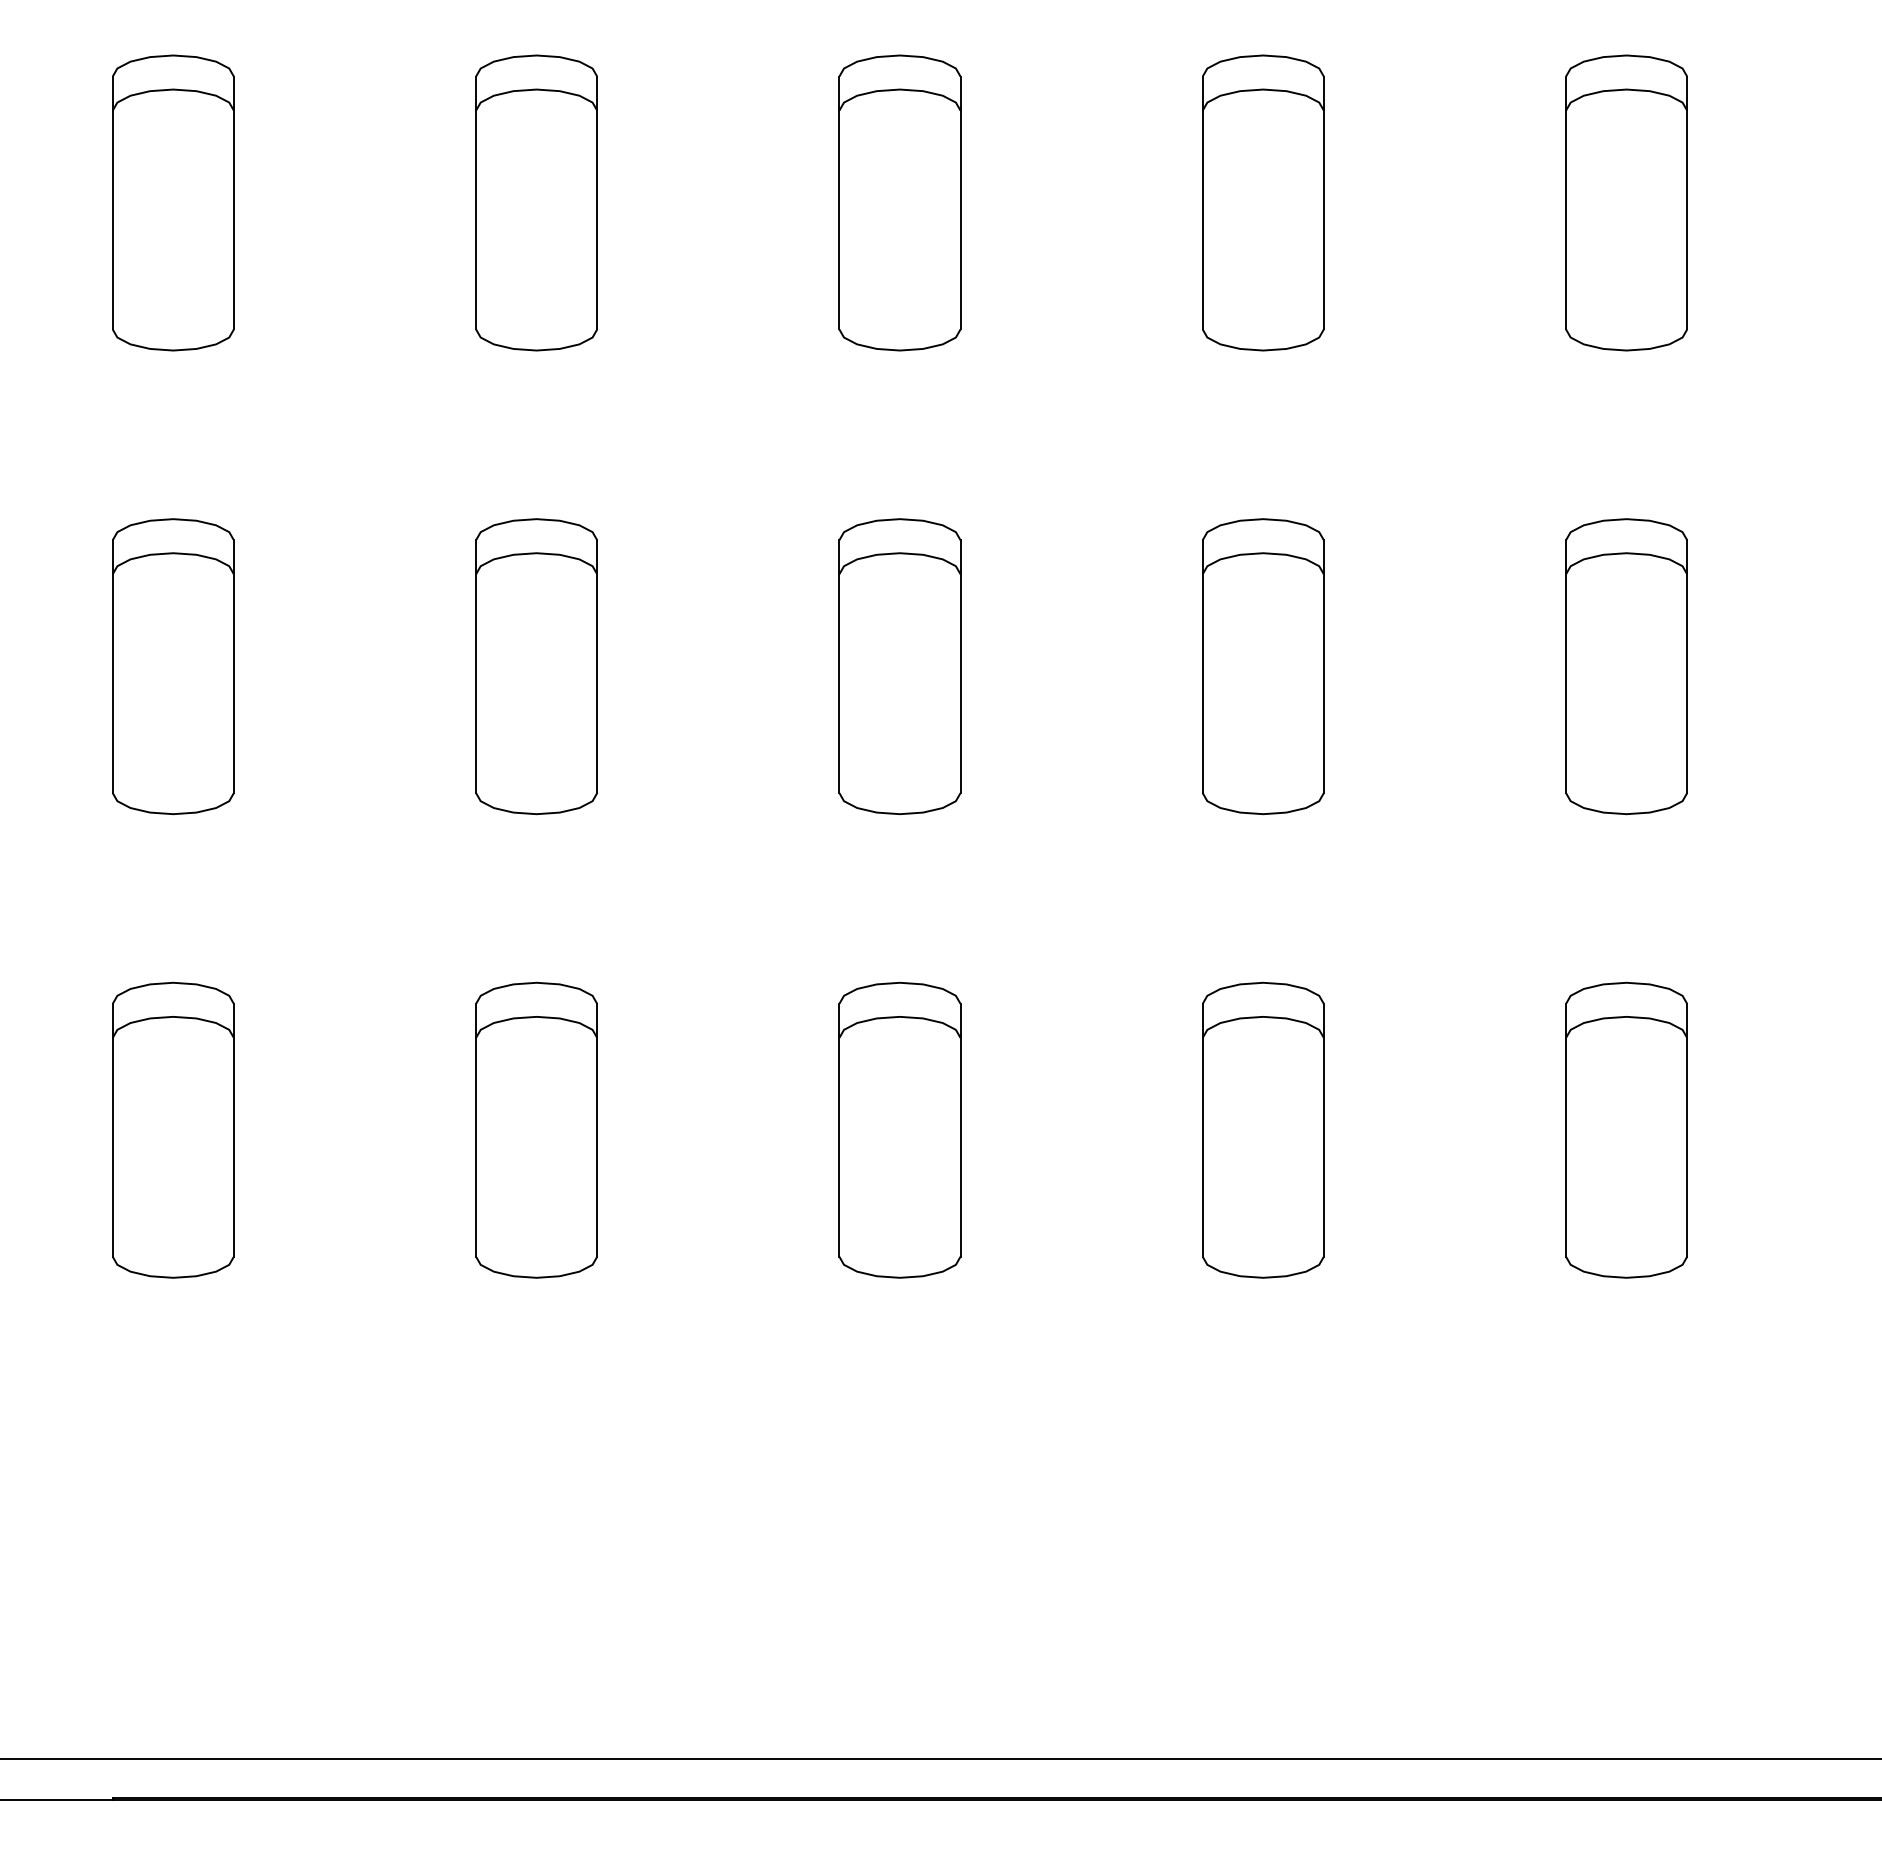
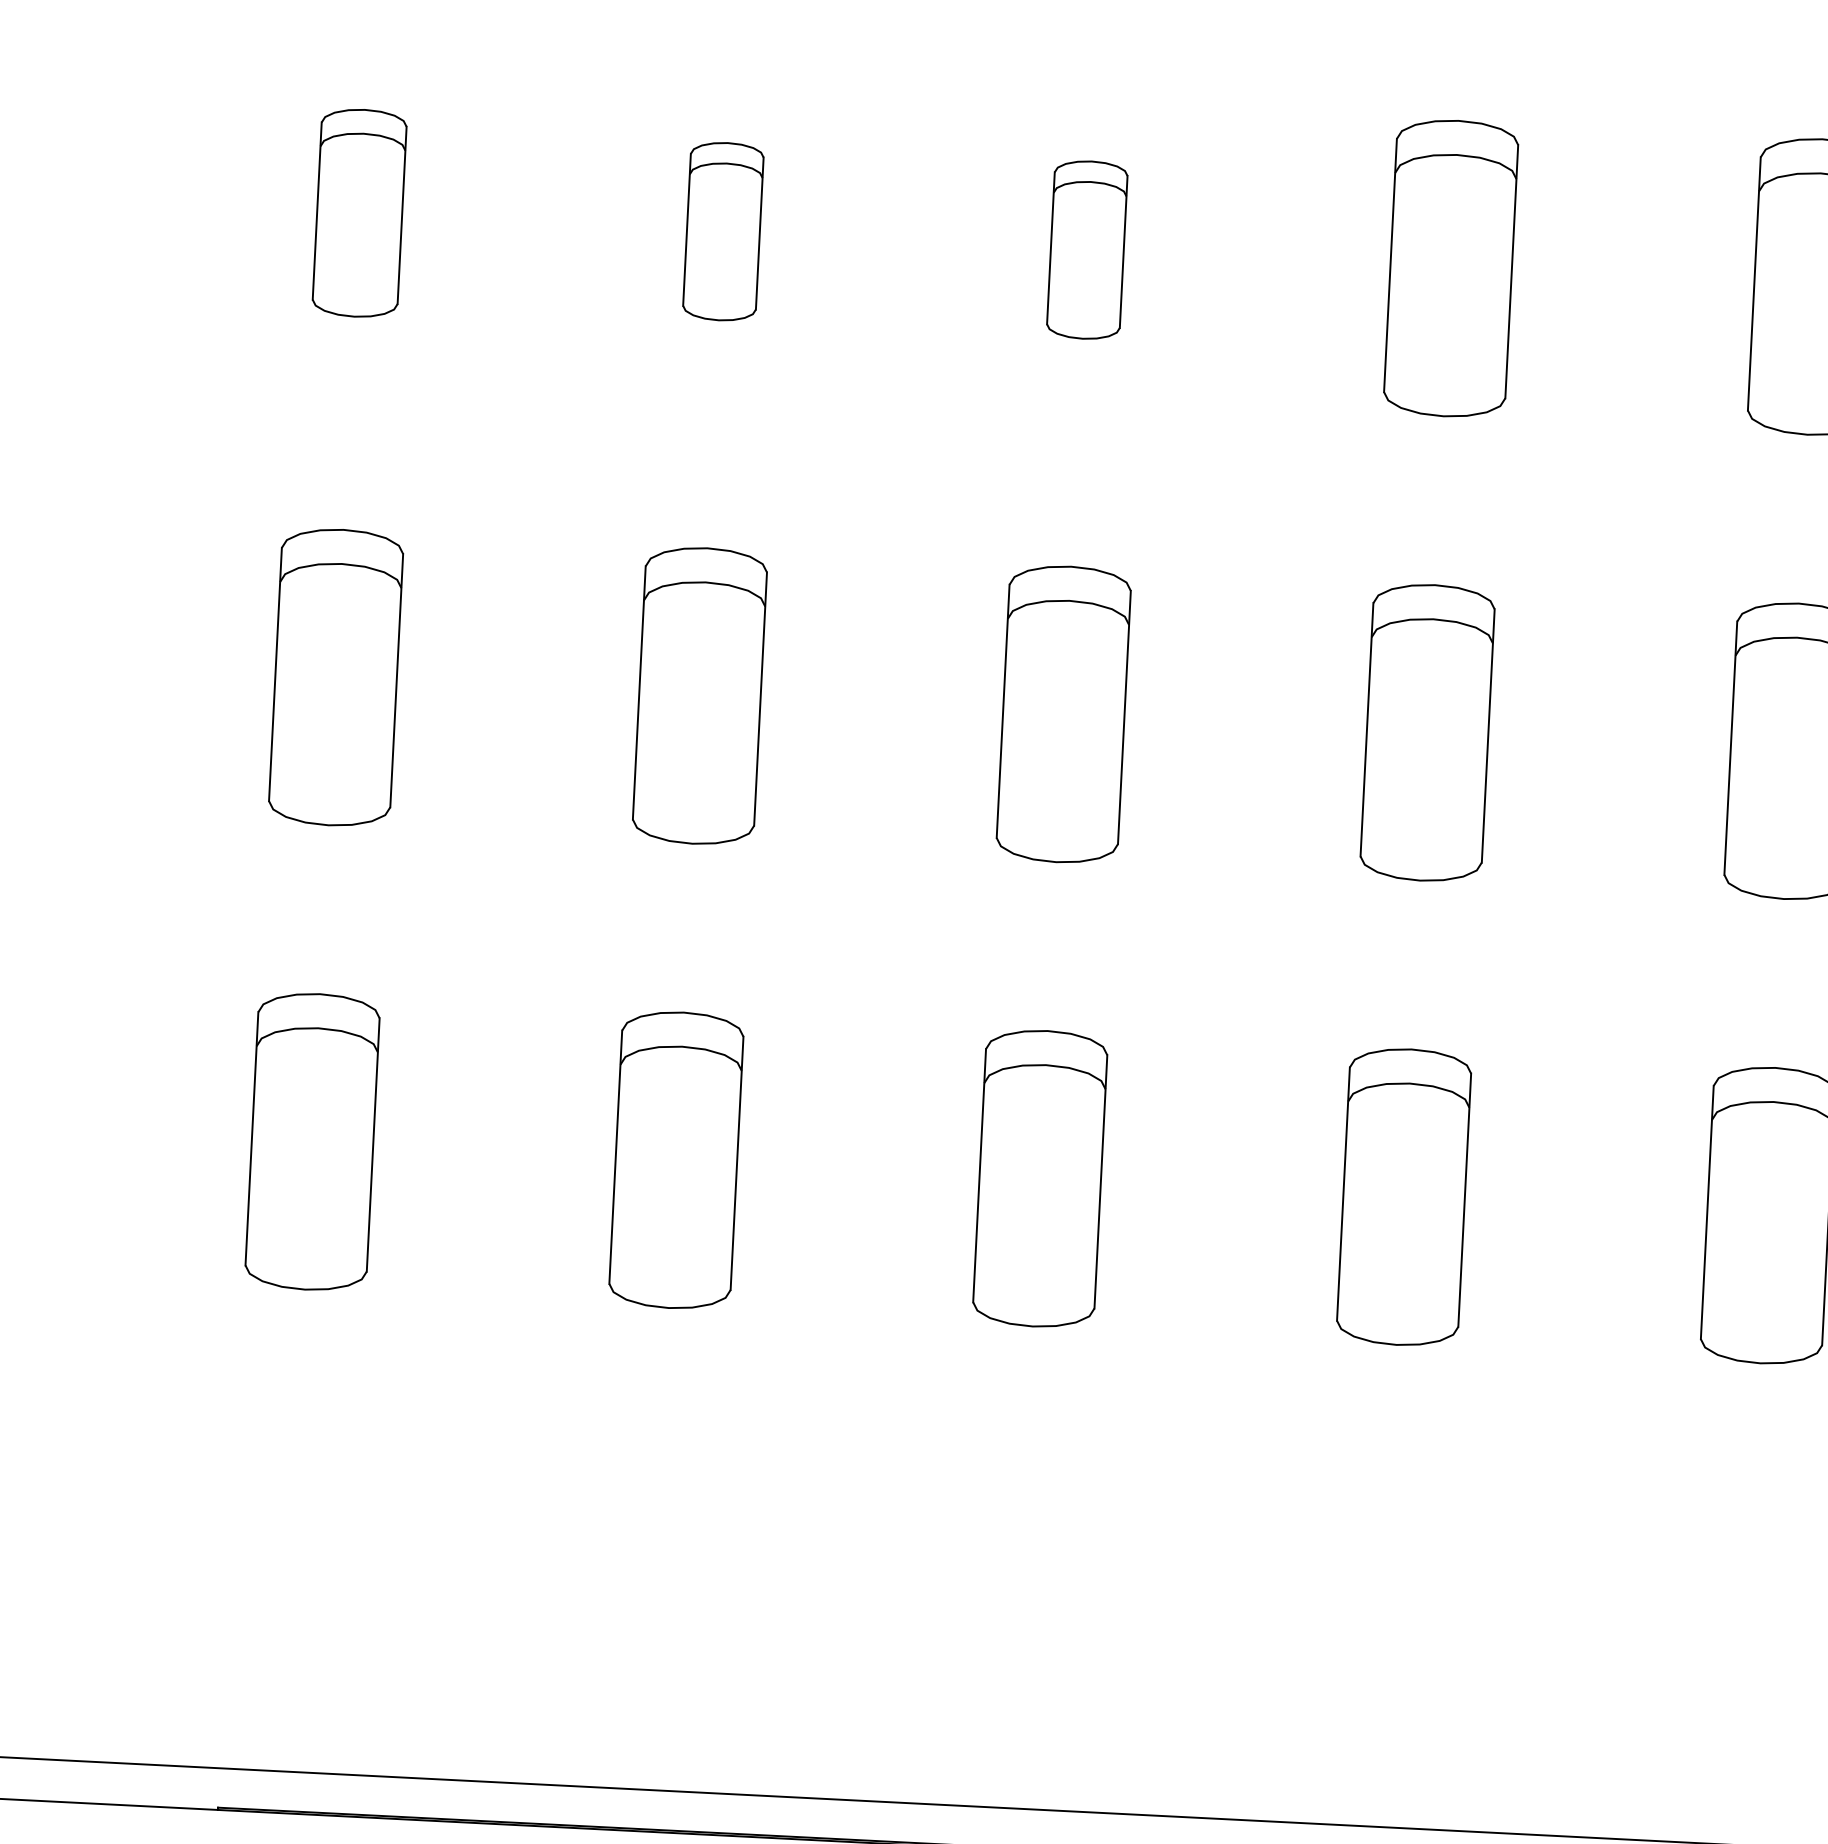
part: (173, 202) -> (359, 212), size x0.7
part: (536, 202) -> (723, 231), size x0.6
part: (899, 202) -> (1086, 249), size x0.6

